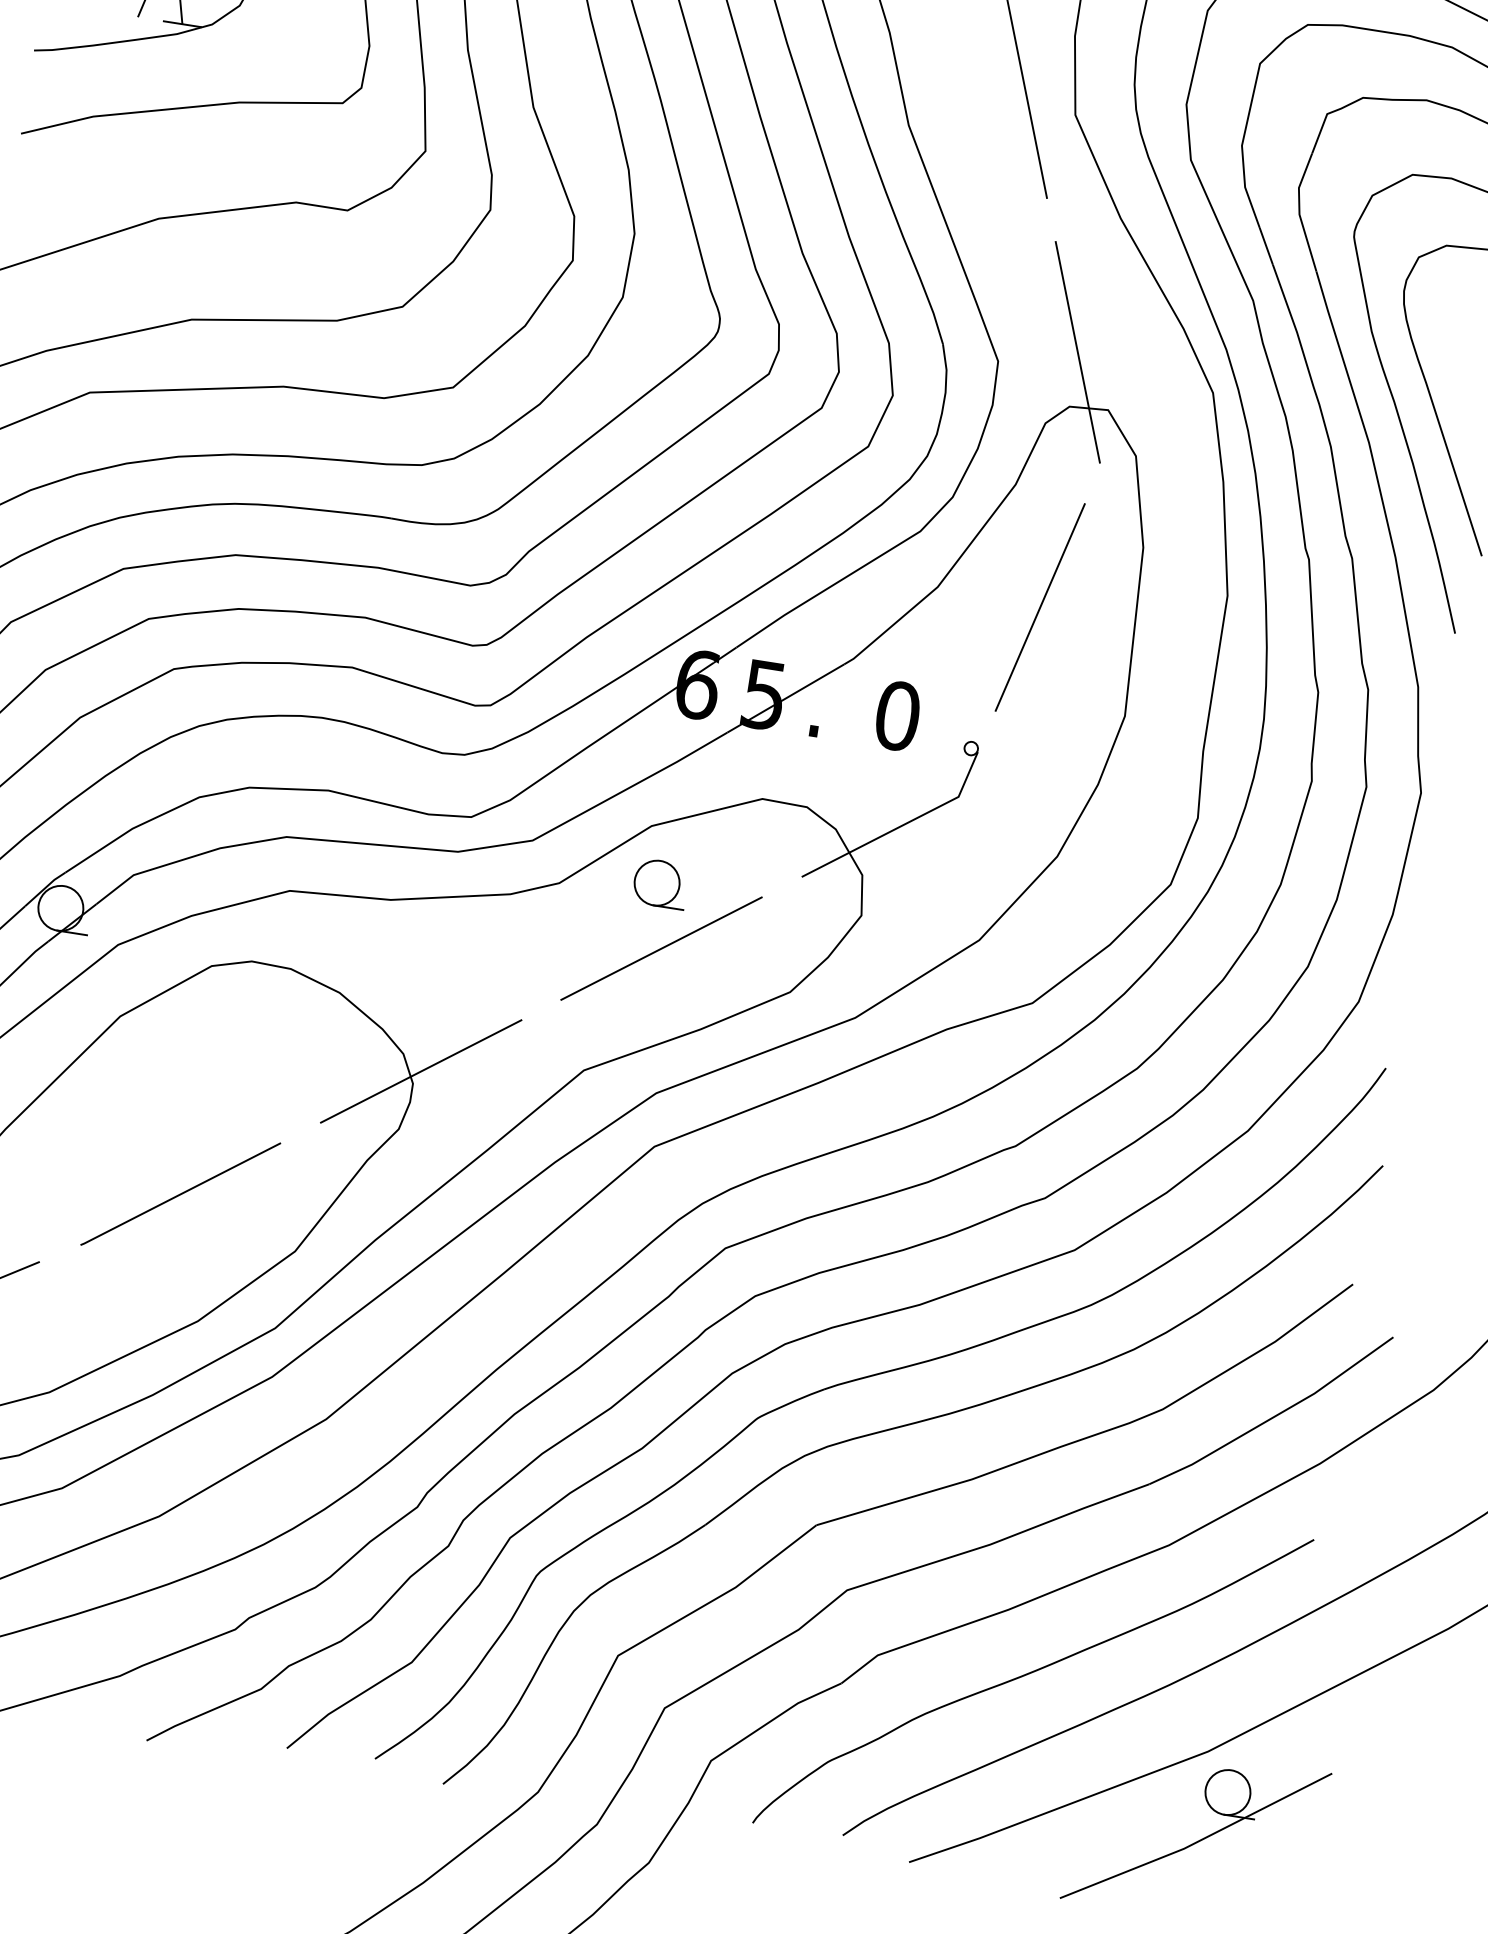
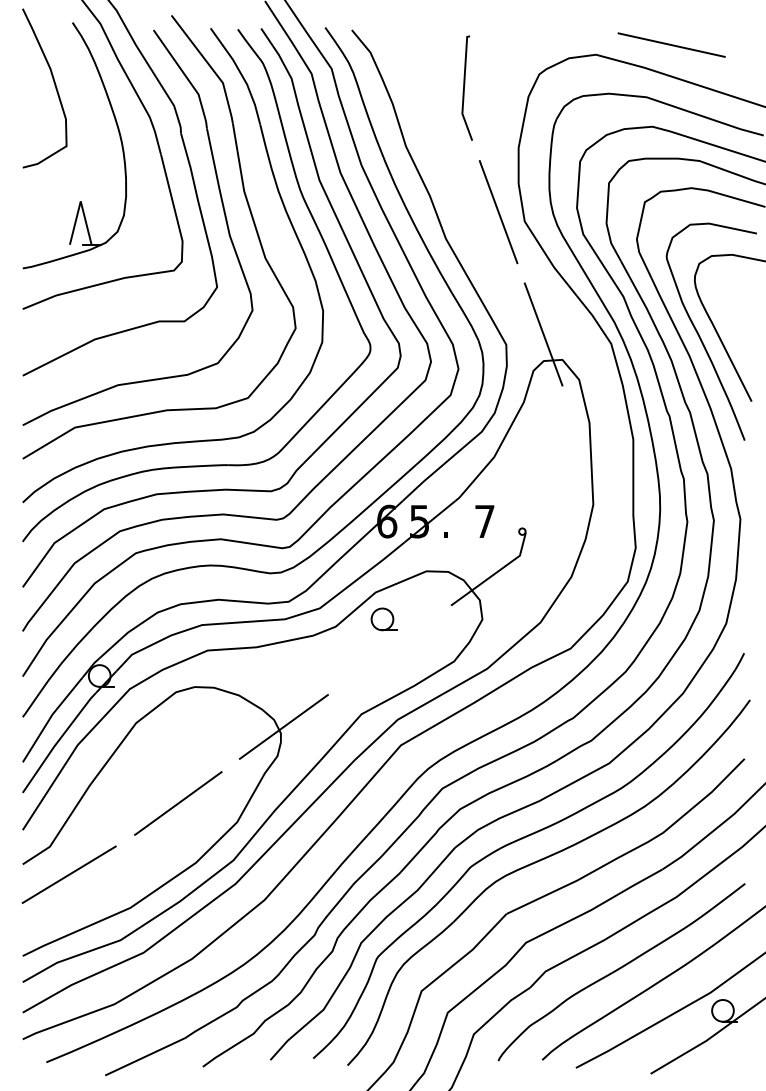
line: (1039, 606) -> (544, 458), removed
text: (897, 715) -> (484, 521), 0 -> 7
line: (661, 949) -> (389, 650), removed

